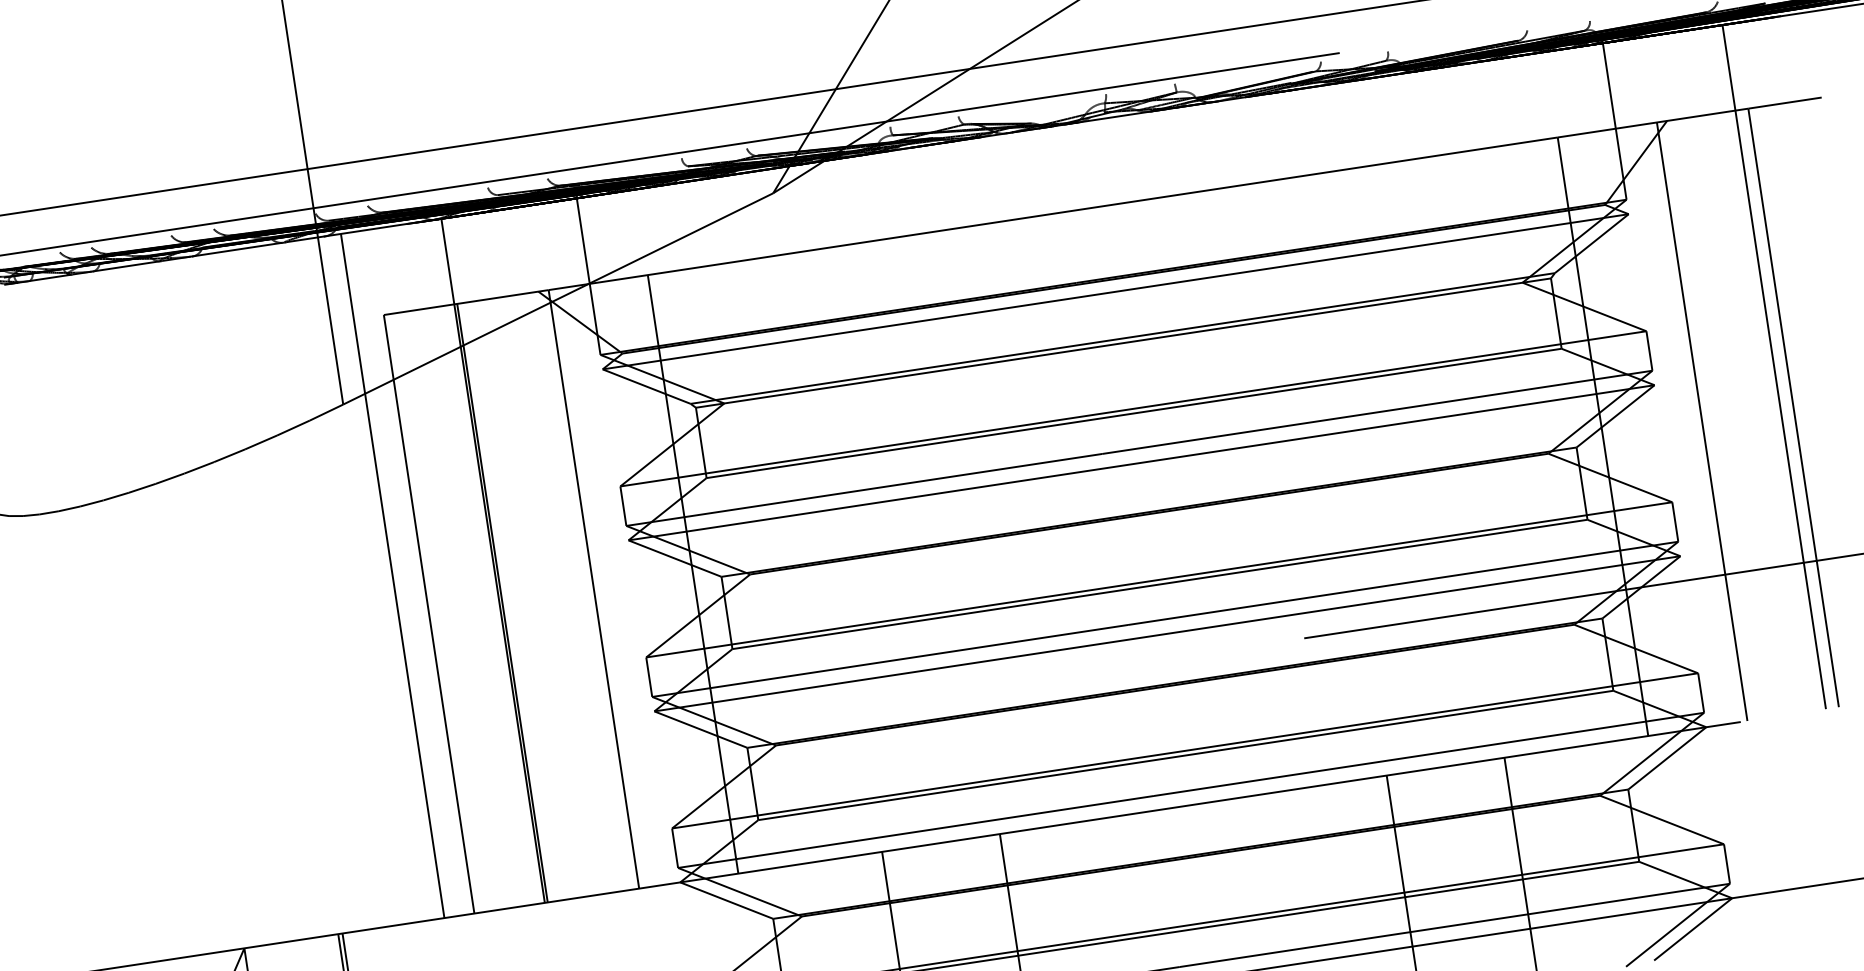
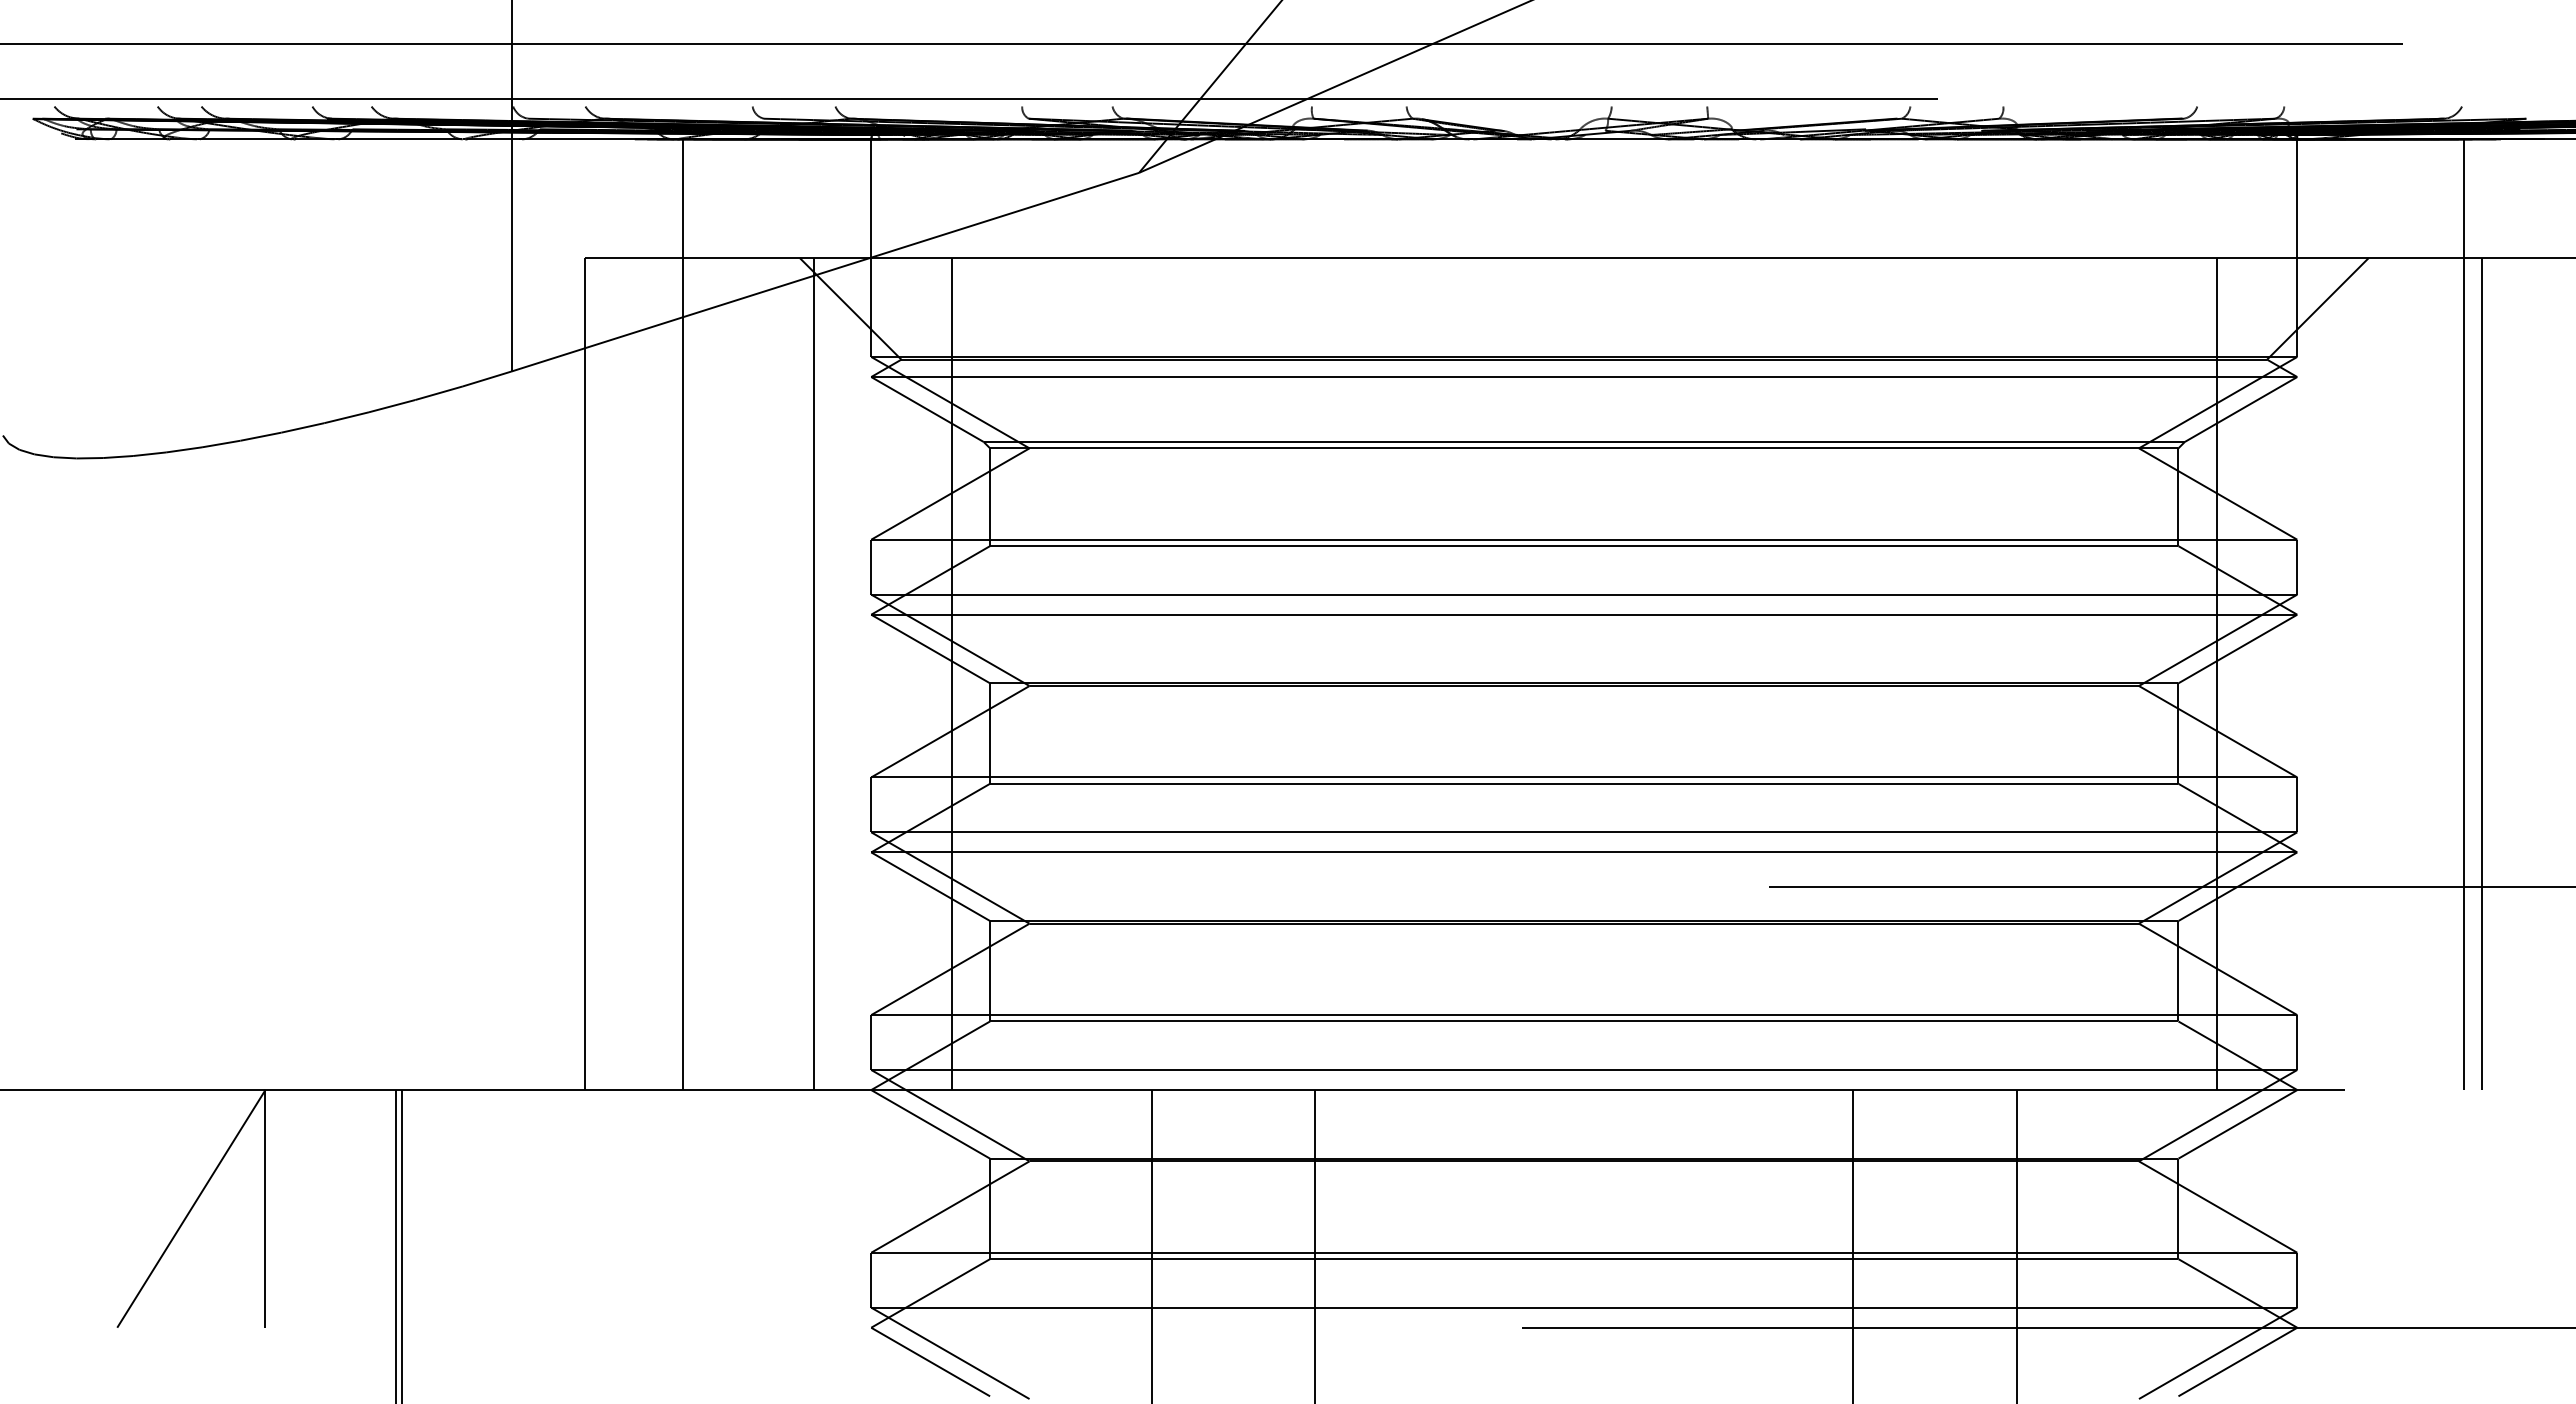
line: (1702, 422) -> (2354, 674), removed
line: (392, 575) -> (543, 614), removed
line: (502, 603) -> (687, 674), removed

